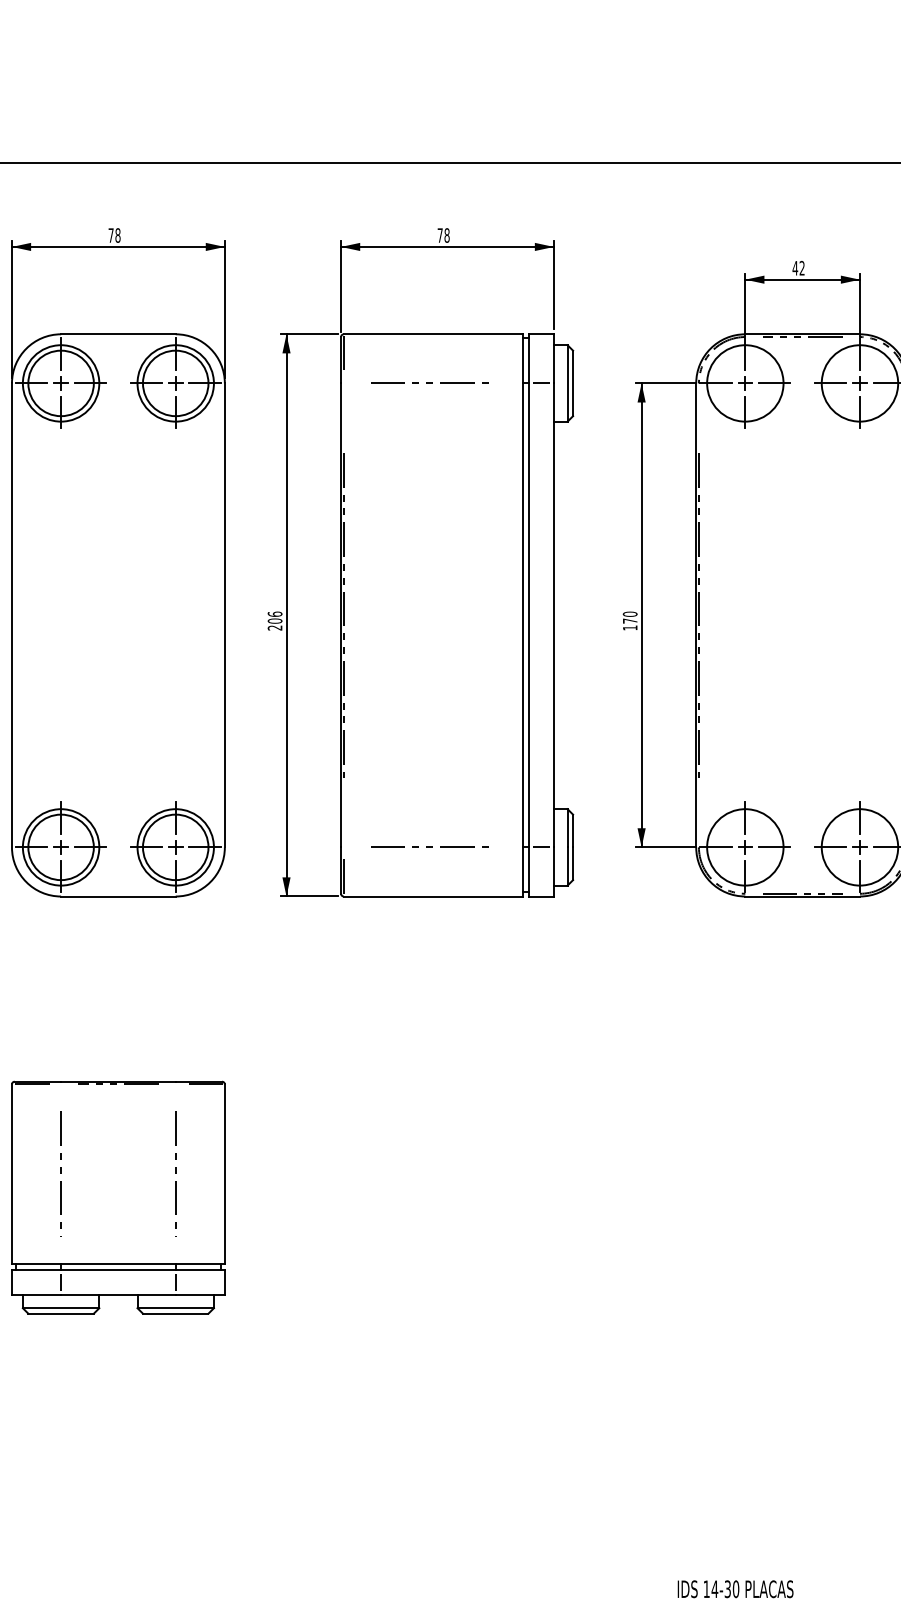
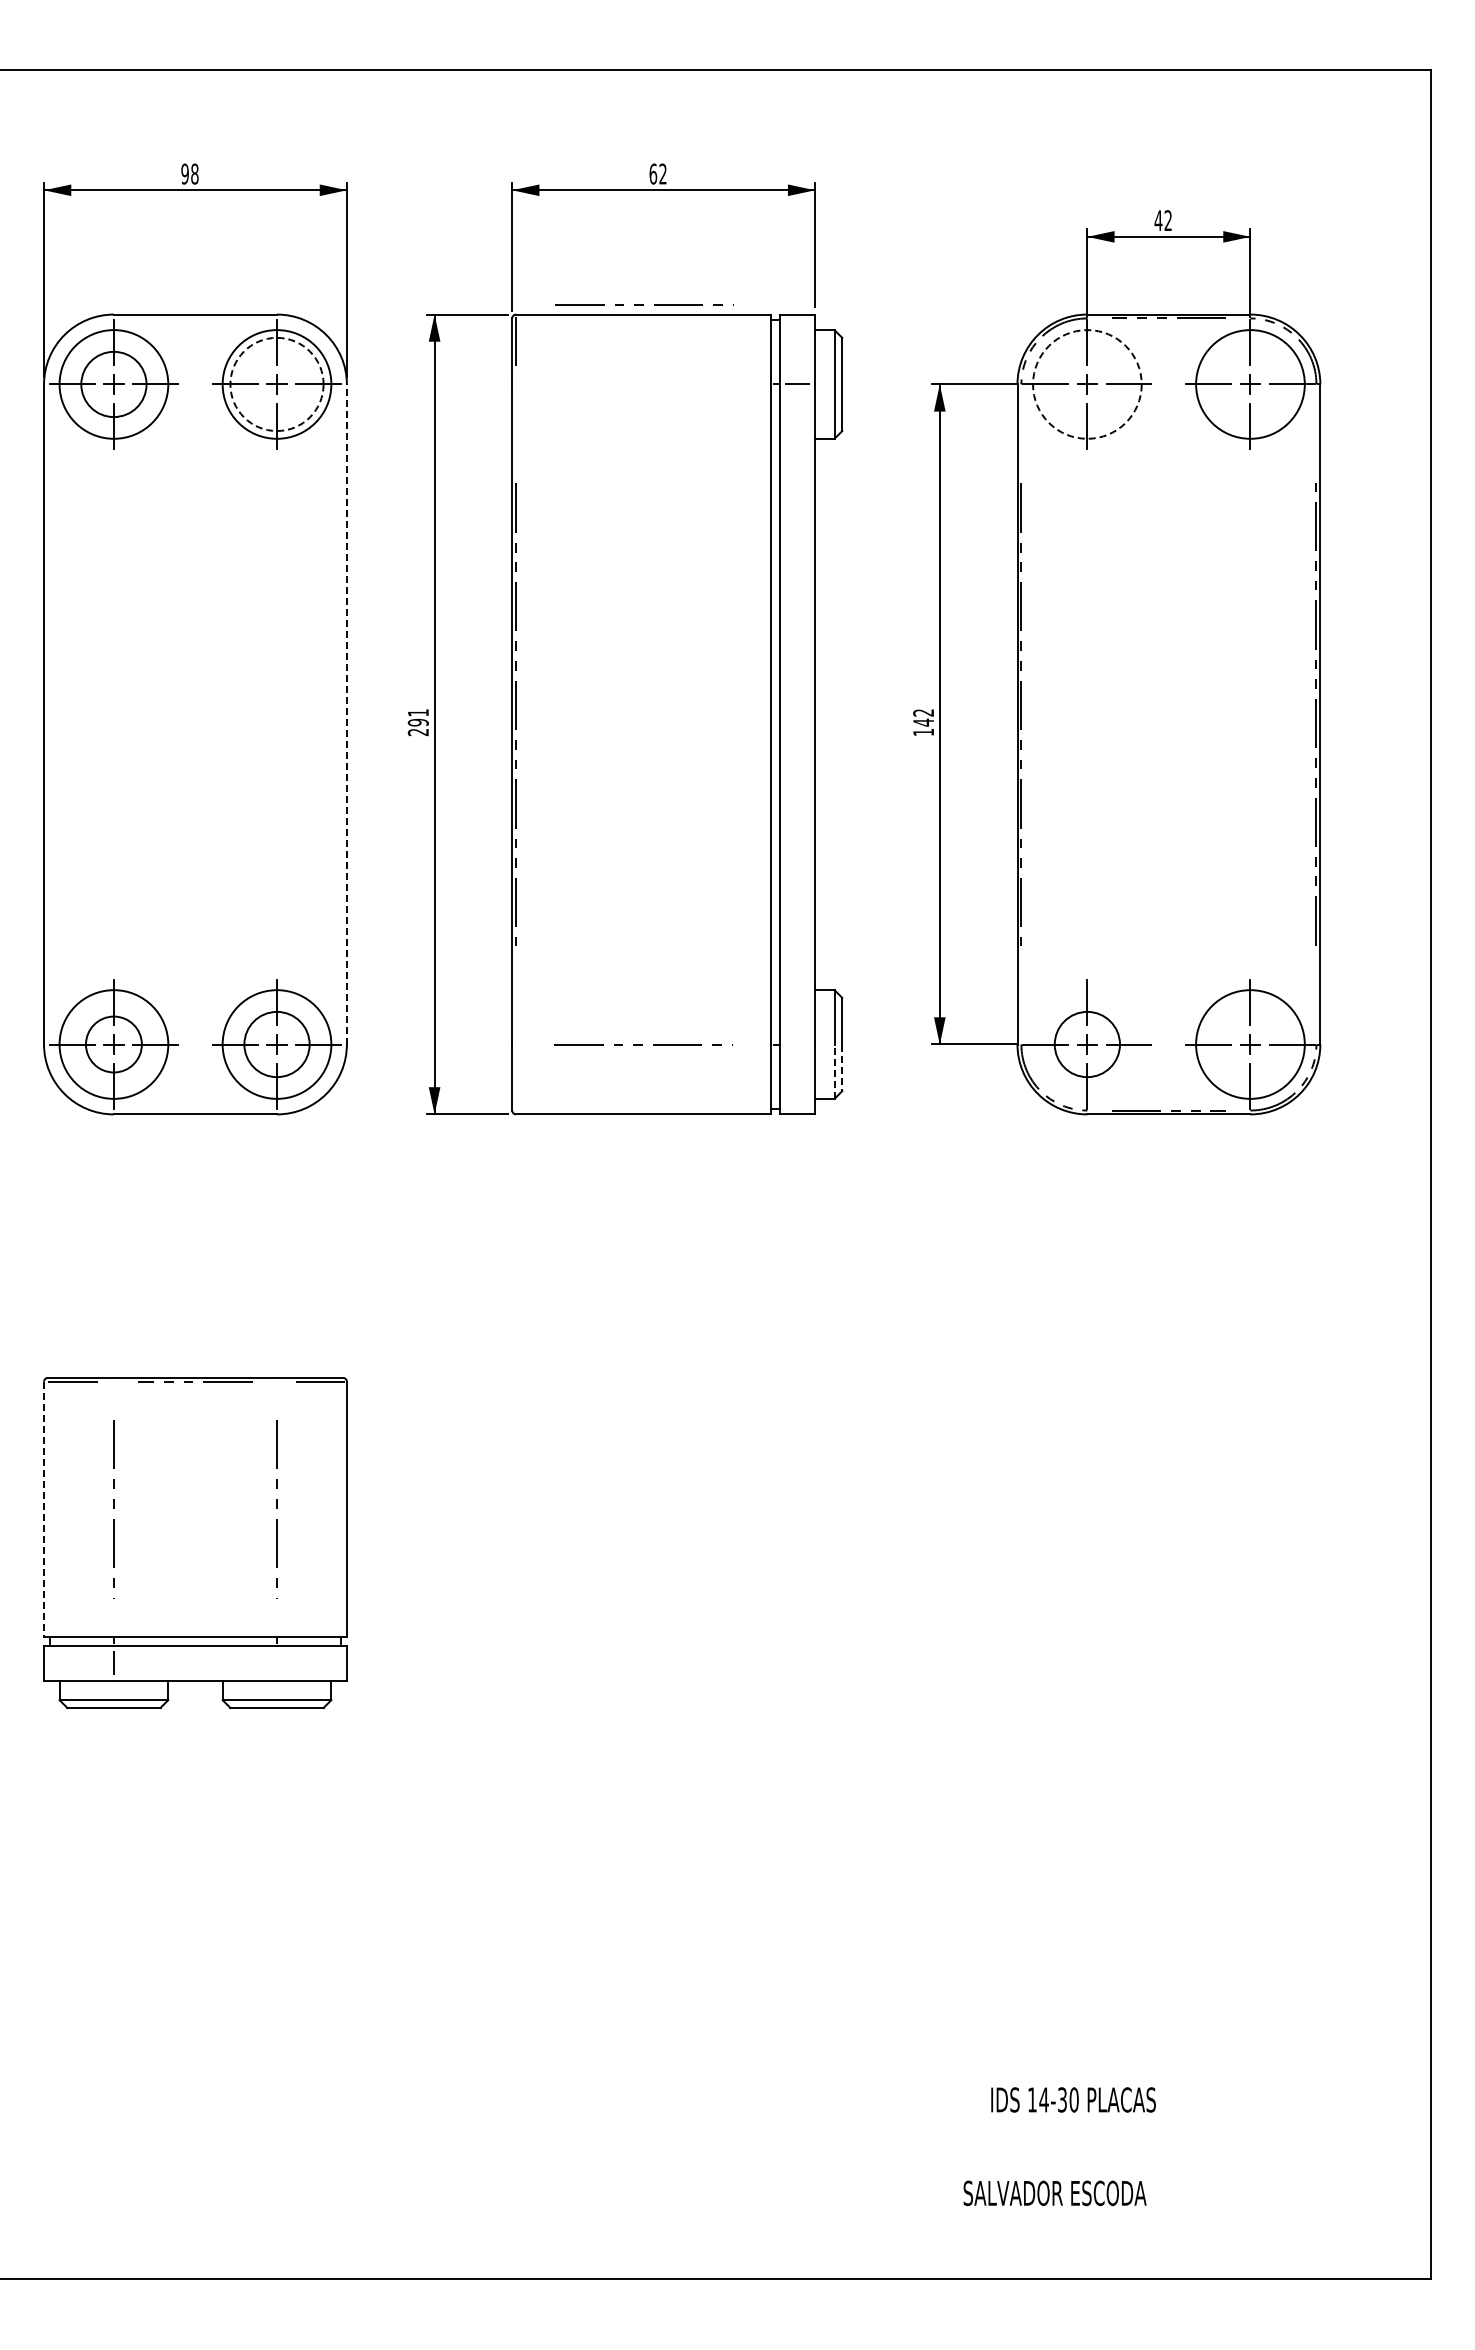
text: (110, 235) -> (184, 173), 78 -> 98
text: (443, 235) -> (657, 173), 78 -> 62
line: (432, 382) -> (643, 304), moved
circle: (60, 383) -> (113, 384), size x0.7
circle: (175, 383) -> (276, 384), solid -> dashed
circle: (745, 383) -> (1087, 384), solid -> dashed
line: (224, 615) -> (346, 714), solid -> dashed
text: (274, 617) -> (417, 717), 206 -> 291
text: (630, 617) -> (923, 717), 170 -> 142
circle: (60, 847) -> (113, 1044), size x0.6
circle: (175, 847) -> (276, 1044), size x0.7
line: (541, 847) -> (797, 1044), removed
circle: (745, 847) -> (1087, 1044), size x0.6
line: (573, 864) -> (842, 1068), solid -> dashed
line: (567, 866) -> (834, 1071), solid -> dashed
line: (344, 876) -> (516, 1086), removed
line: (12, 1174) -> (44, 1509), solid -> dashed
line: (176, 1282) -> (277, 1663), removed

